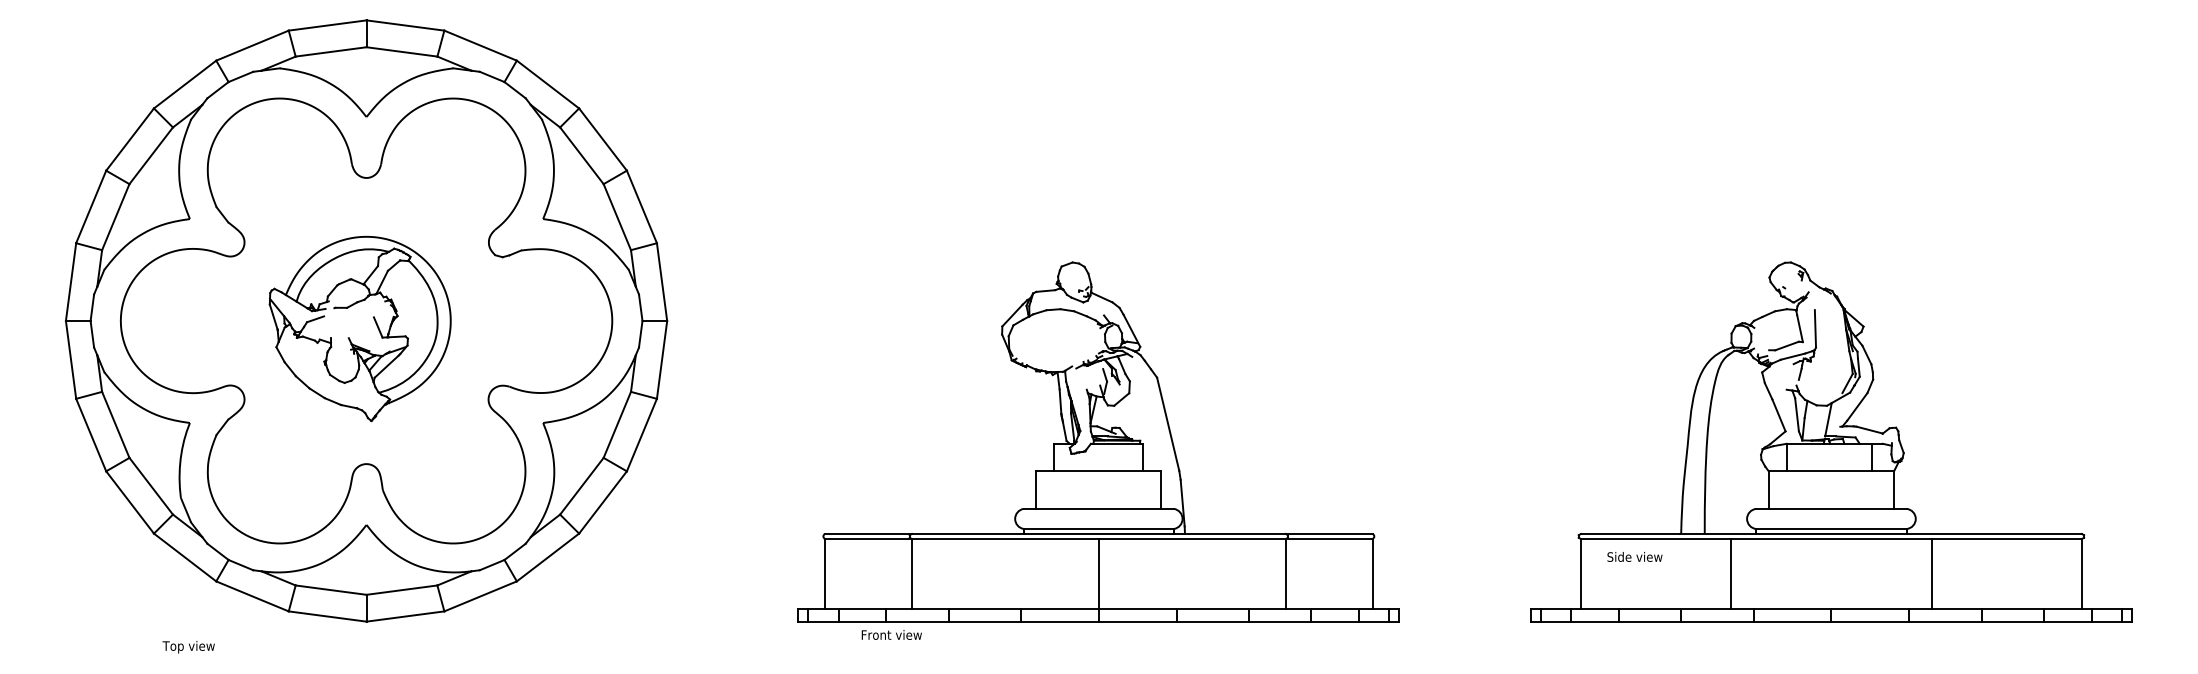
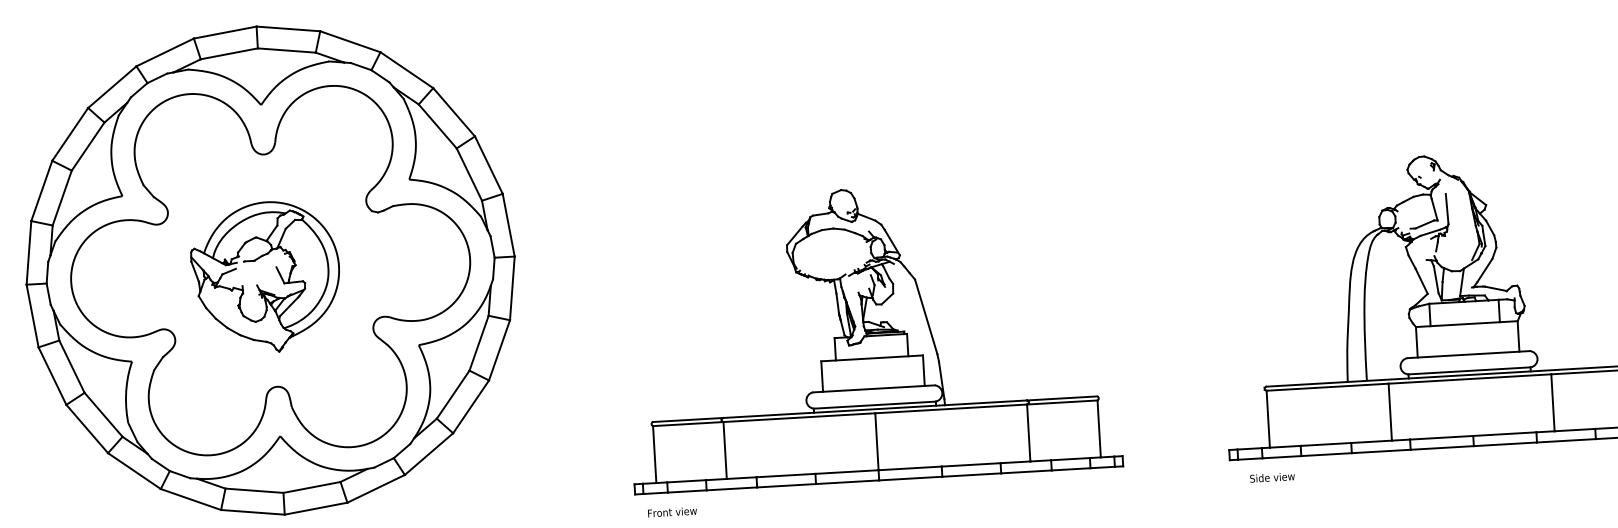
text: (1634, 556) -> (1272, 477), moved
text: (891, 634) -> (672, 511), moved

